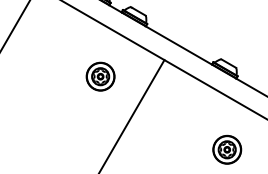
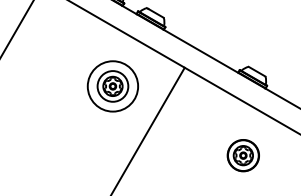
circle: (100, 76) -> (112, 86), size x1.6
part: (226, 149) -> (242, 155), moved

